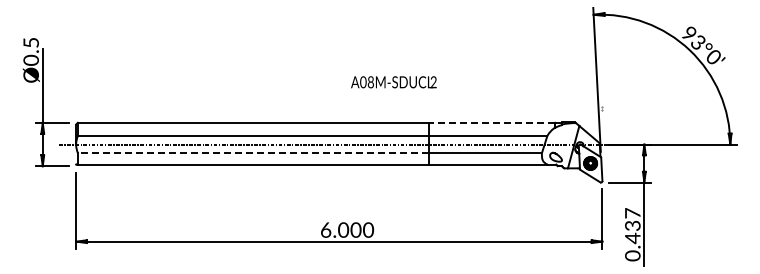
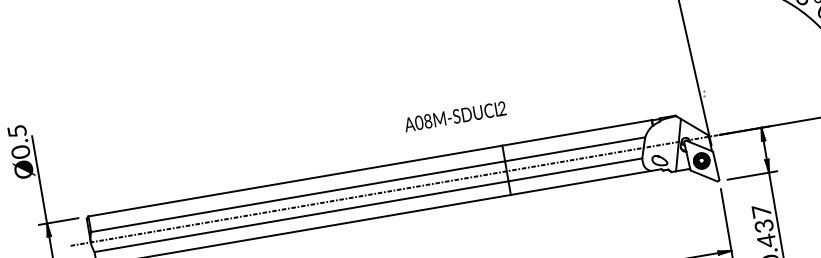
text: (393, 82) -> (454, 116), moved
line: (491, 122) -> (576, 132), dashed -> solid
line: (252, 153) -> (300, 217), dashed -> solid

